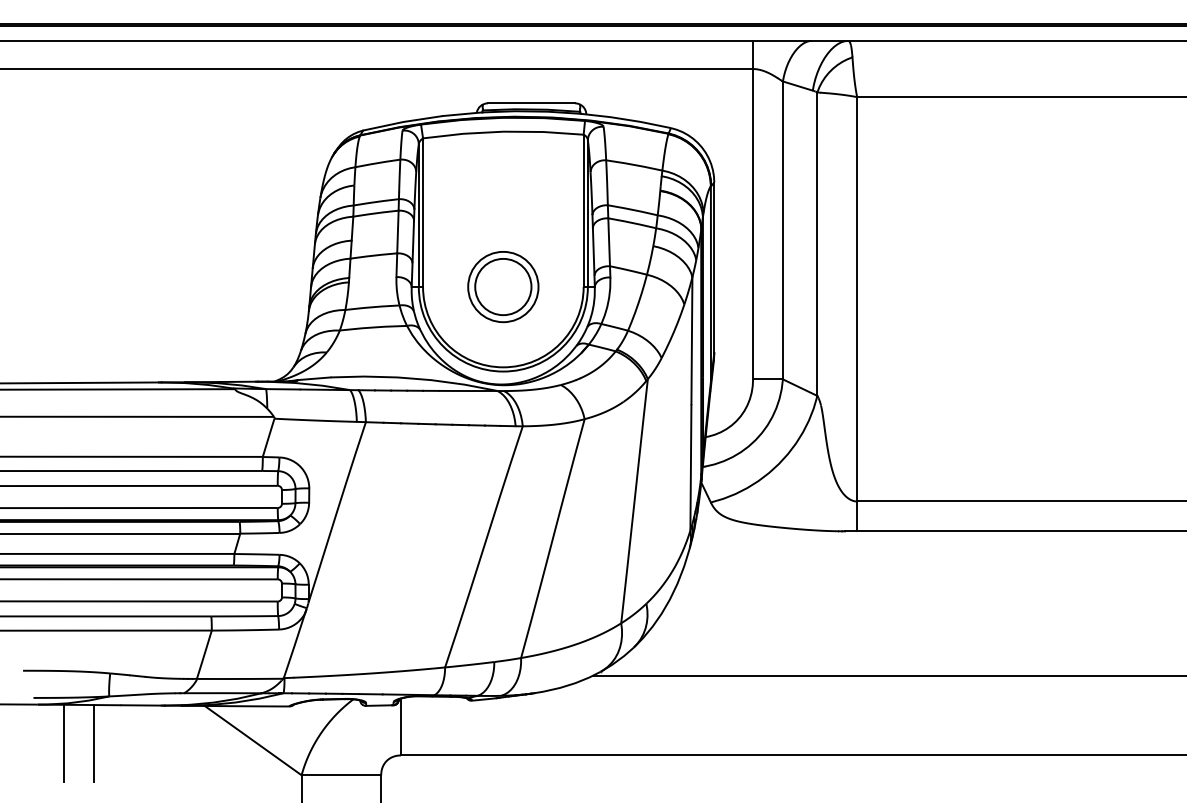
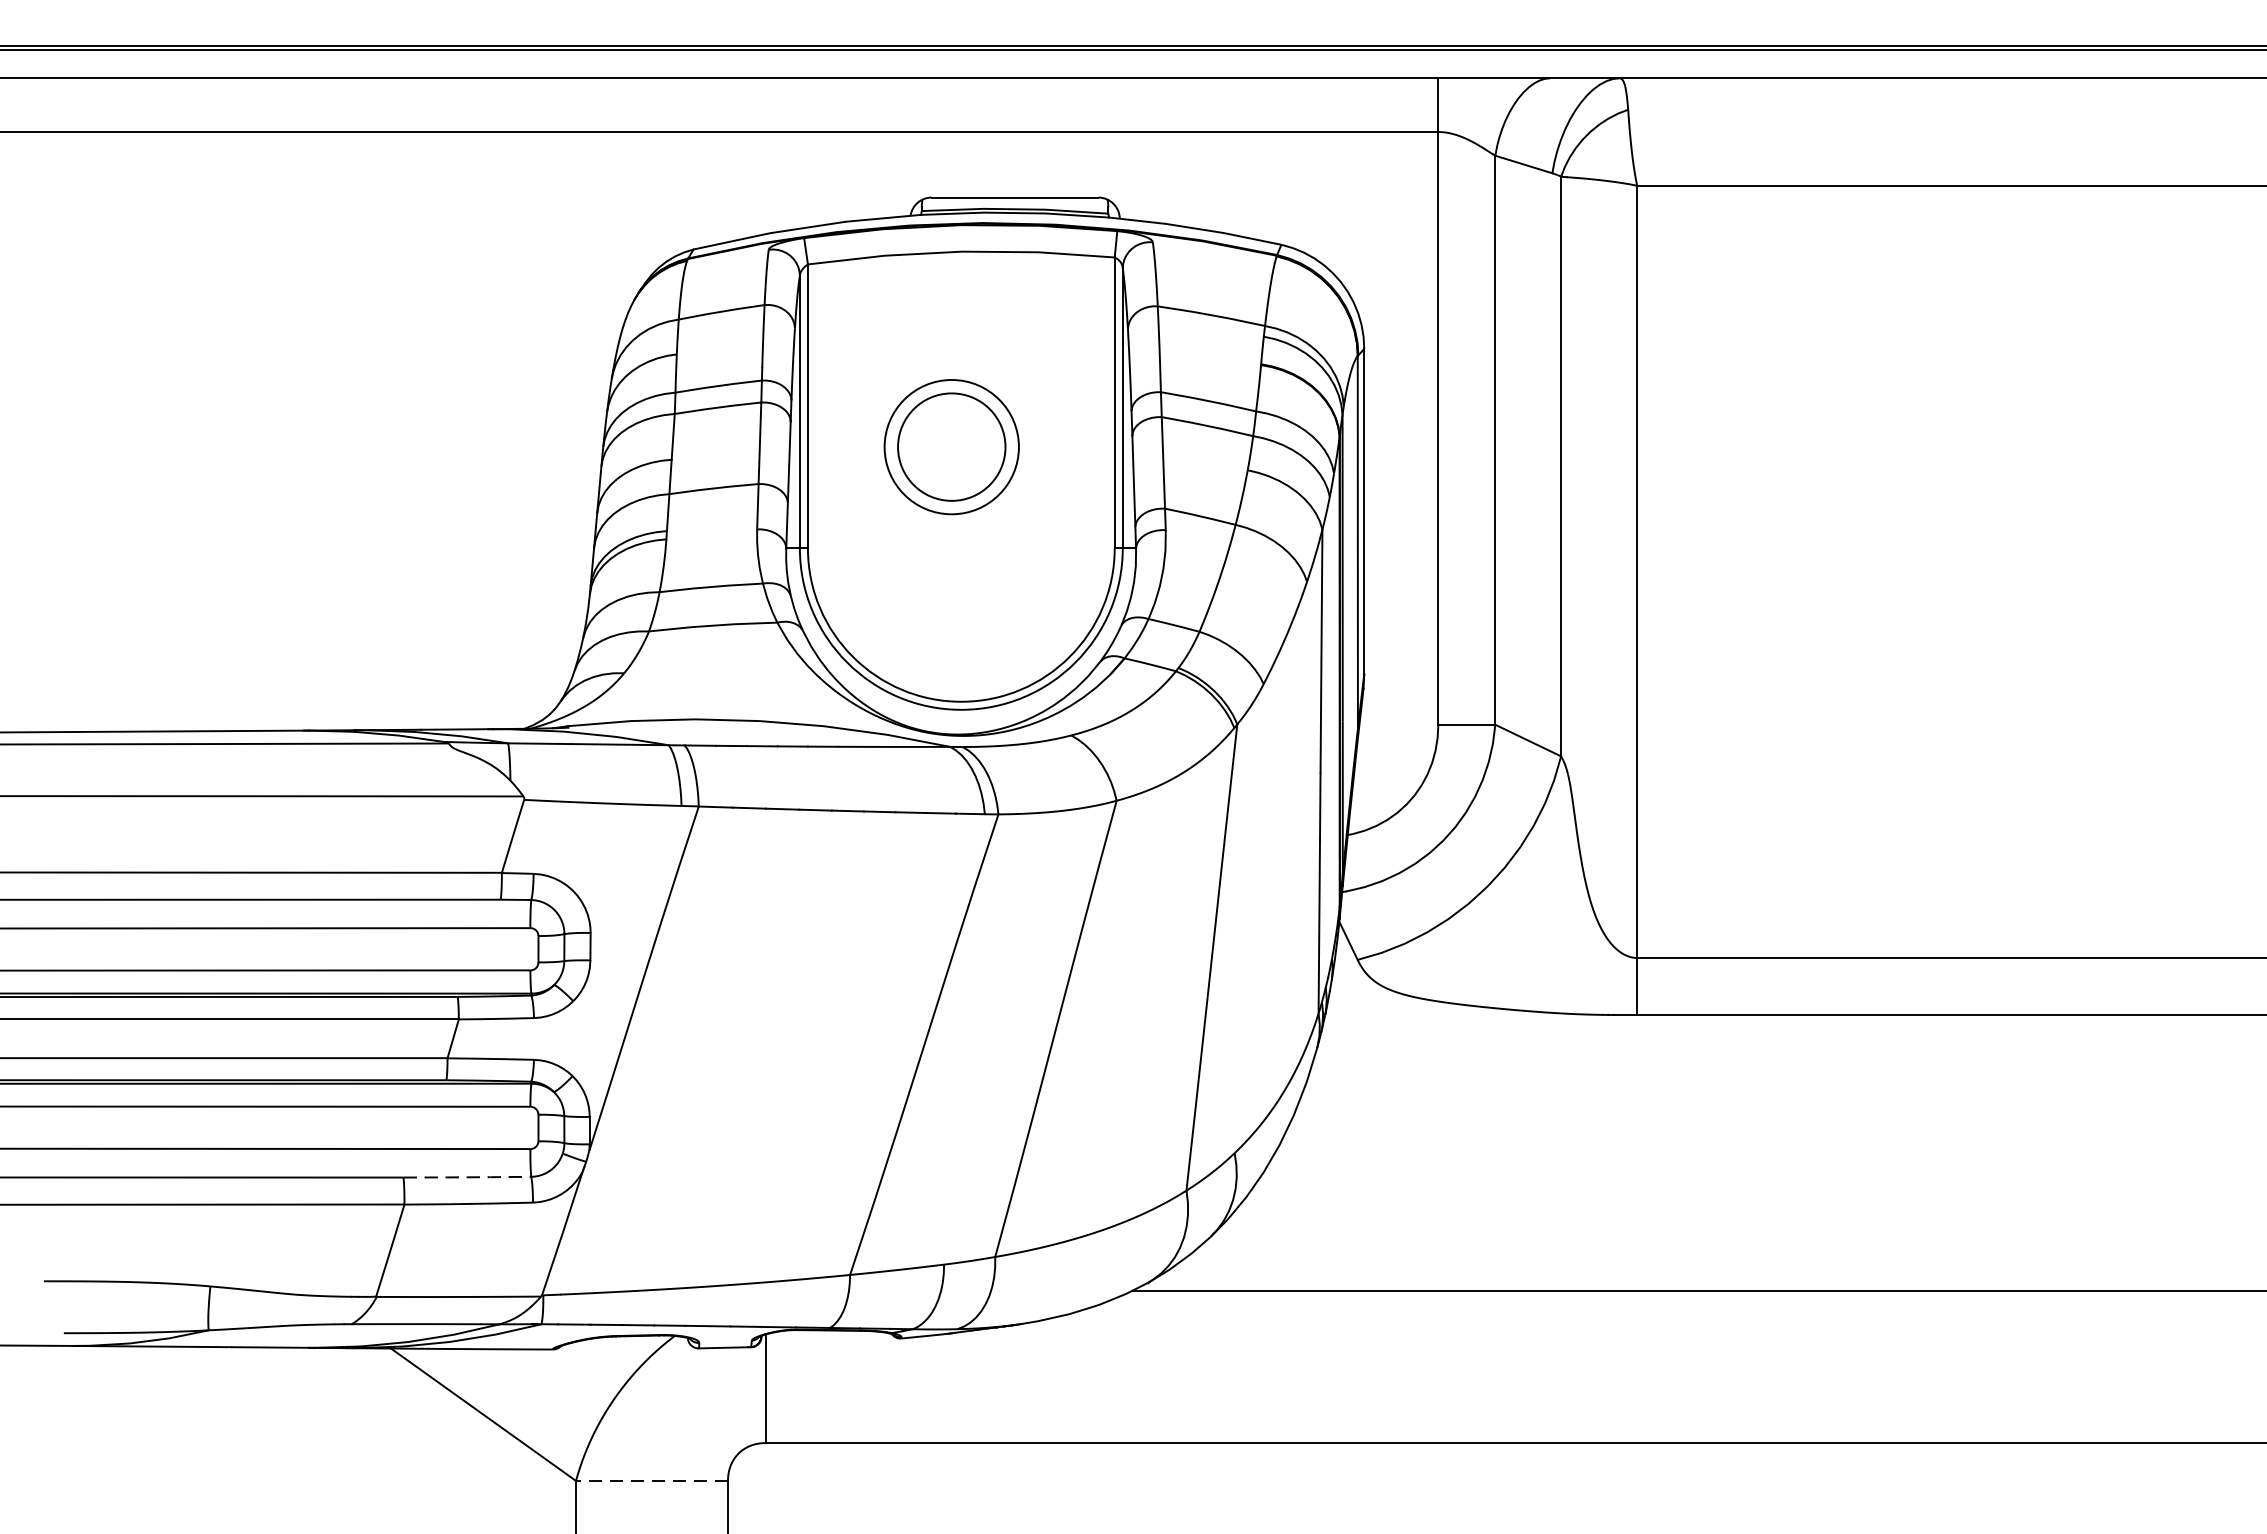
part: (503, 287) -> (952, 448), moved
line: (245, 616) -> (468, 1177), solid -> dashed
line: (63, 743) -> (121, 1420), removed
line: (93, 743) -> (178, 1420), removed
line: (341, 775) -> (652, 1481), solid -> dashed

